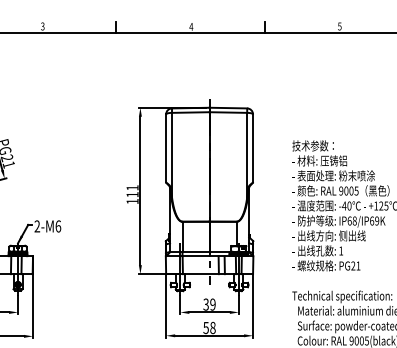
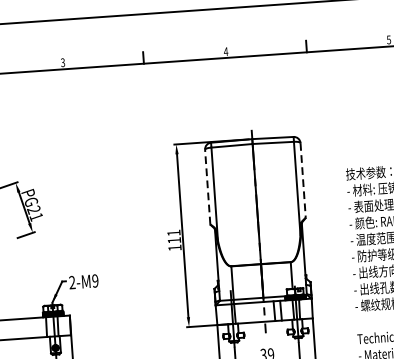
line: (166, 148) -> (208, 187), solid -> dashed
line: (253, 148) -> (303, 180), solid -> dashed
text: (58, 226) -> (95, 281), 2-M6 -> 2-M9

